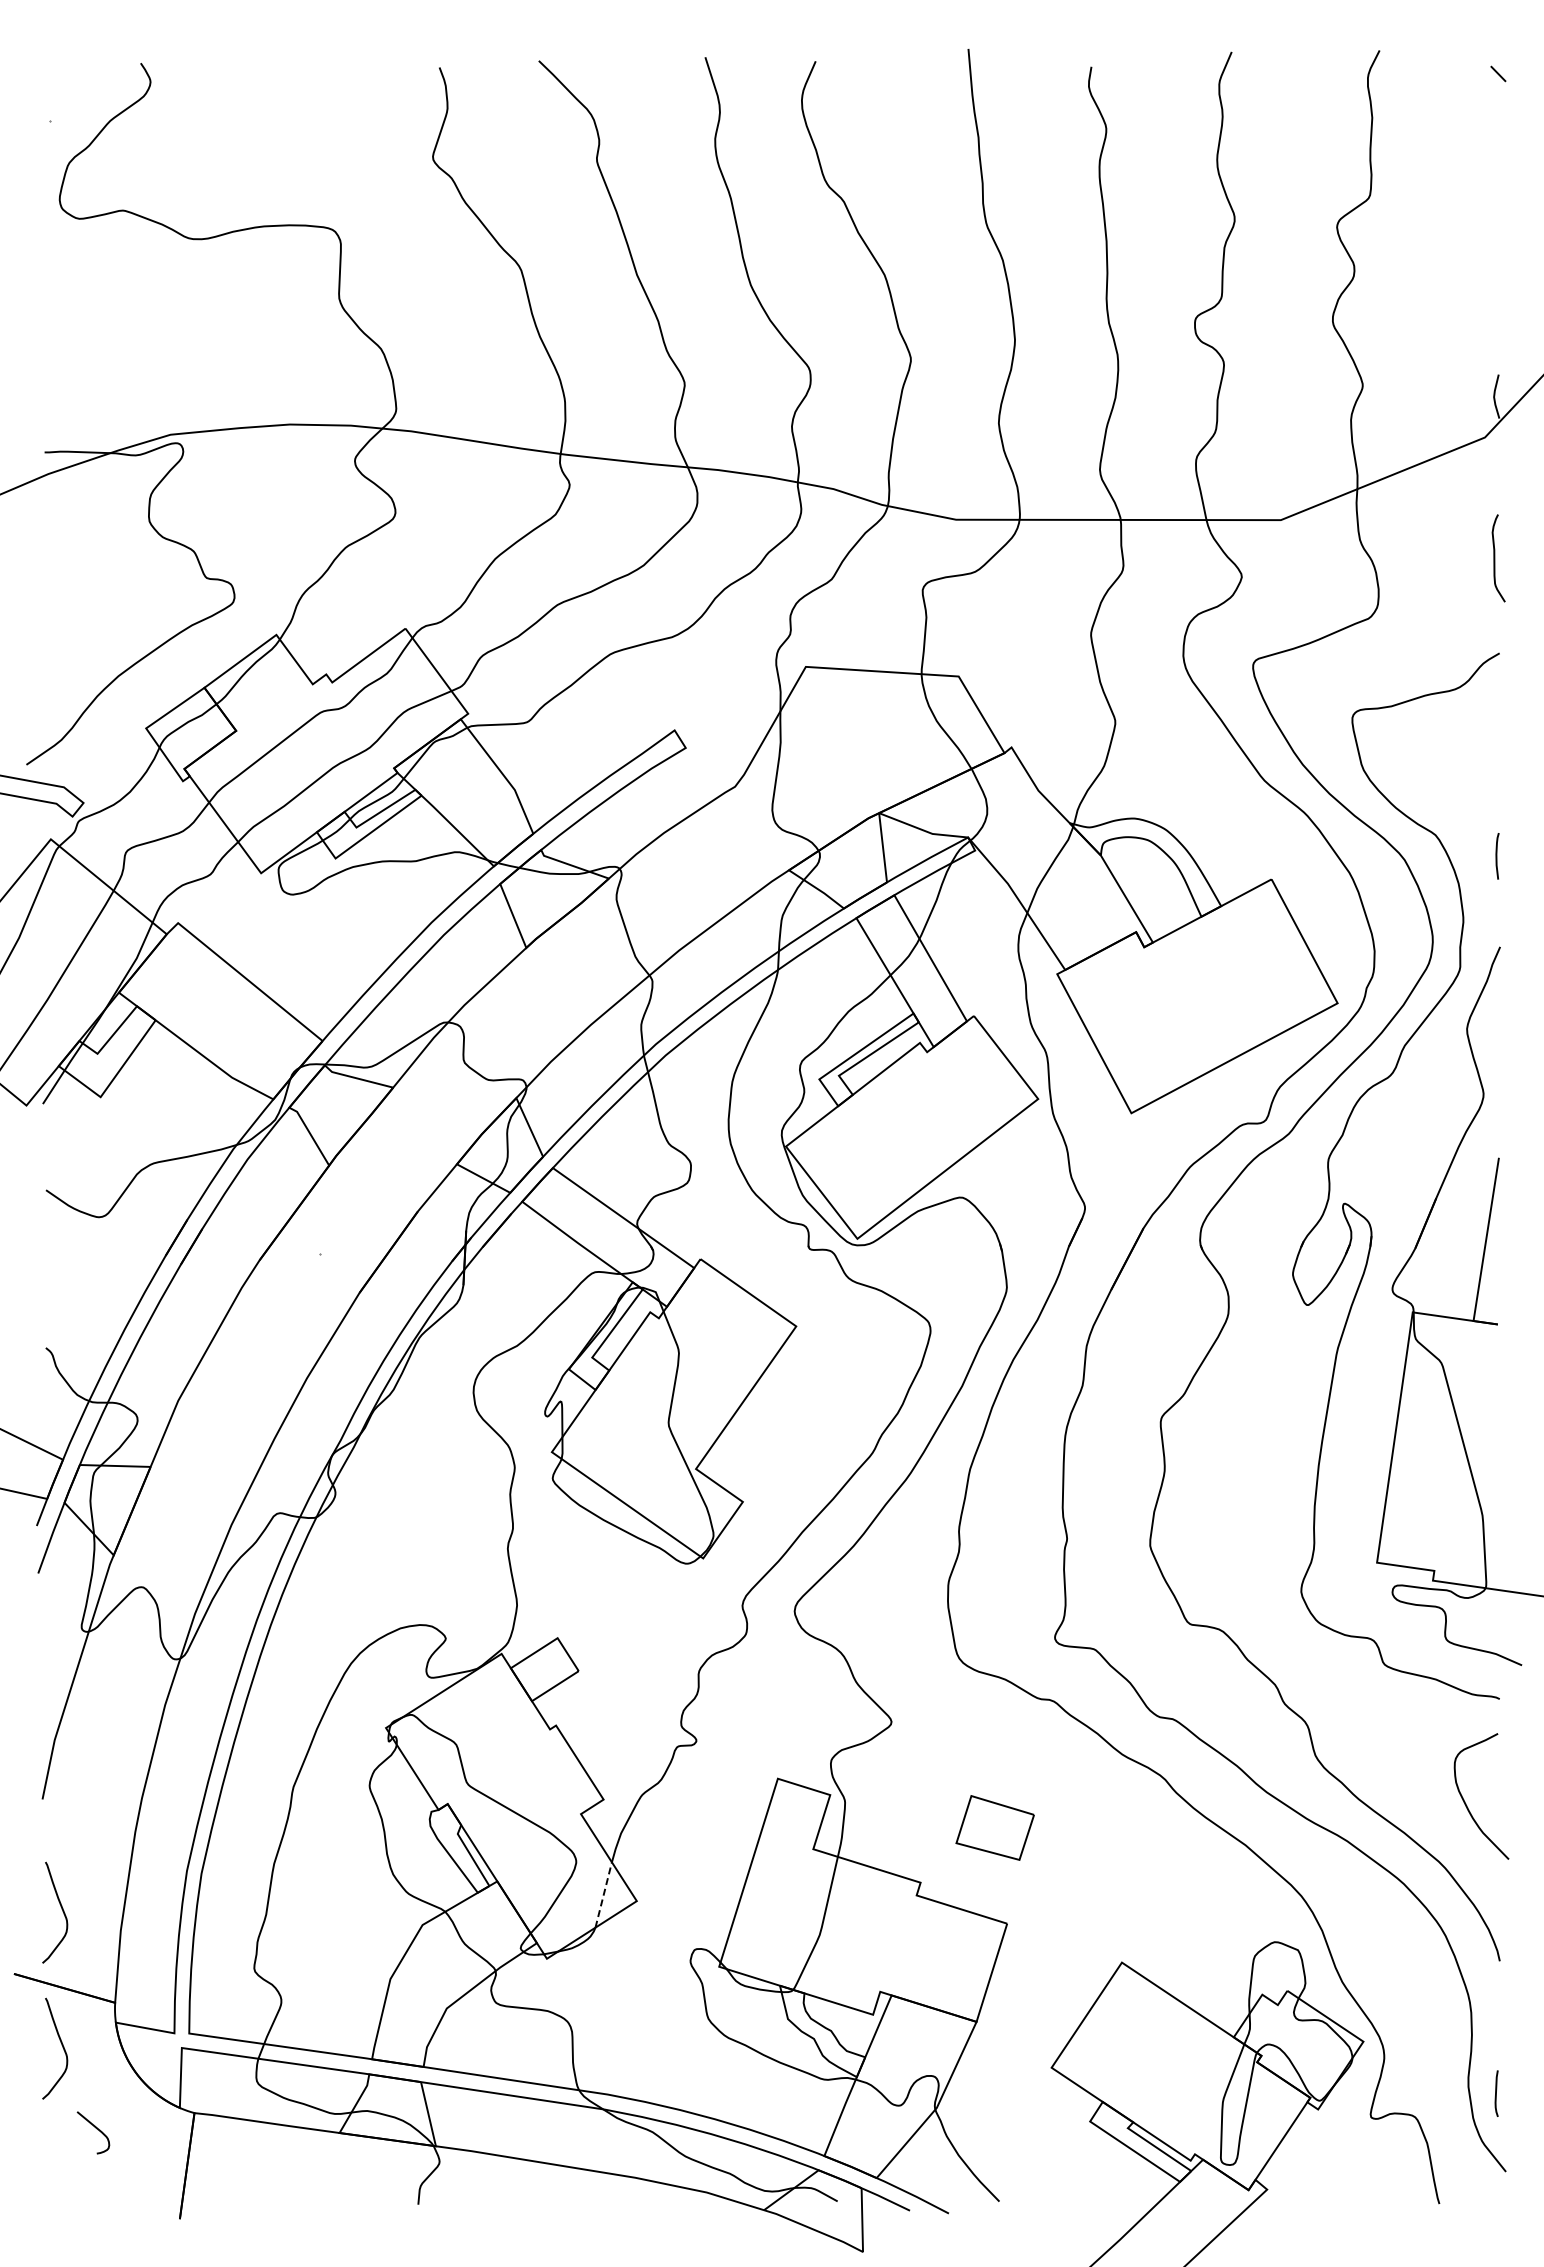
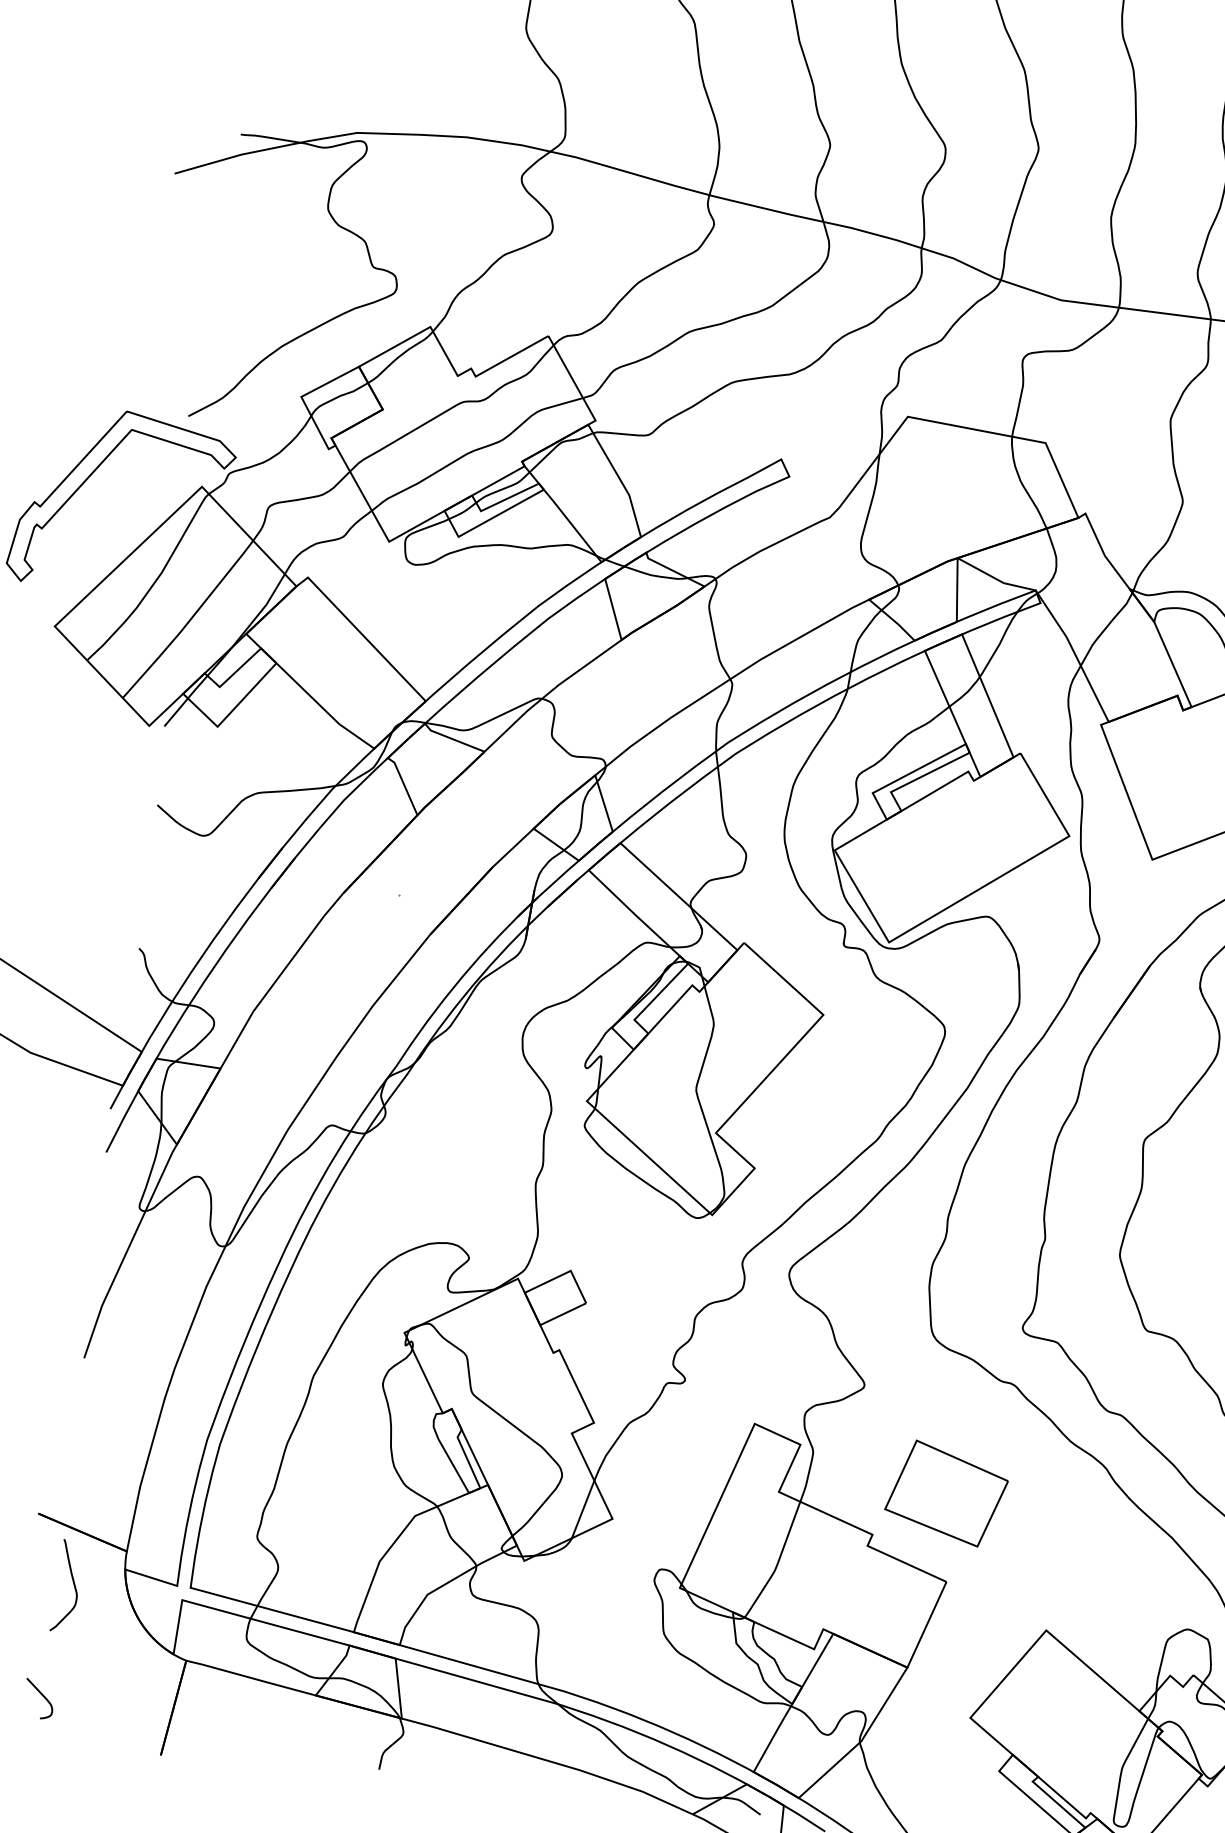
part: (994, 1827) -> (946, 1493), size x1.67
line: (603, 1894) -> (583, 1509), dashed -> solid
curve: (61, 1909) -> (88, 1460), removed
curve: (96, 2129) -> (42, 1696), moved

